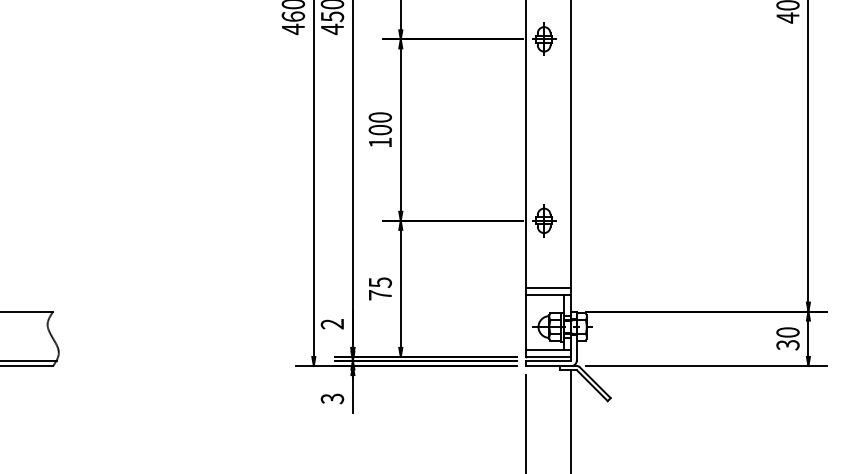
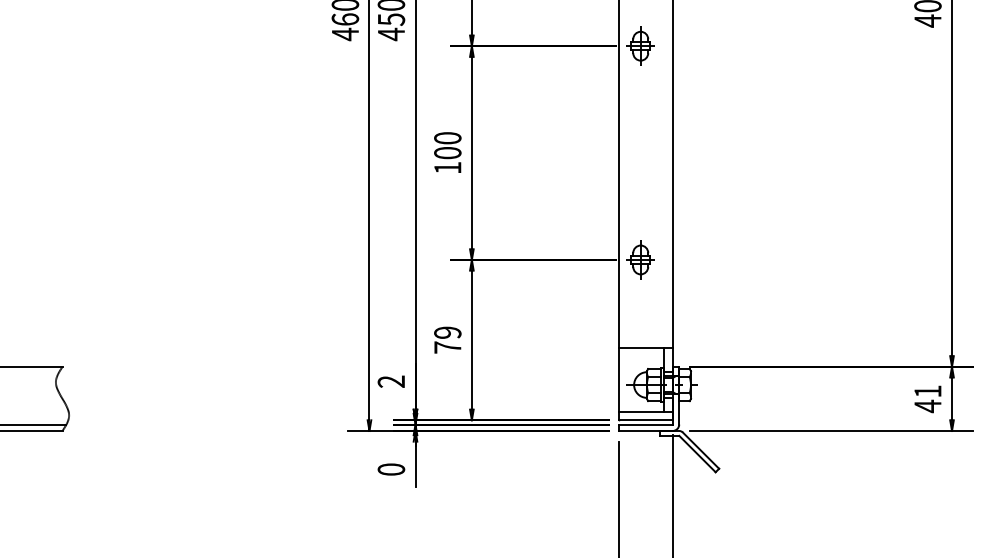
text: (379, 282) -> (446, 332), 75 -> 79
line: (548, 287) -> (645, 338), removed
text: (787, 338) -> (927, 398), 30 -> 41
text: (332, 398) -> (391, 469), 3 -> 0

